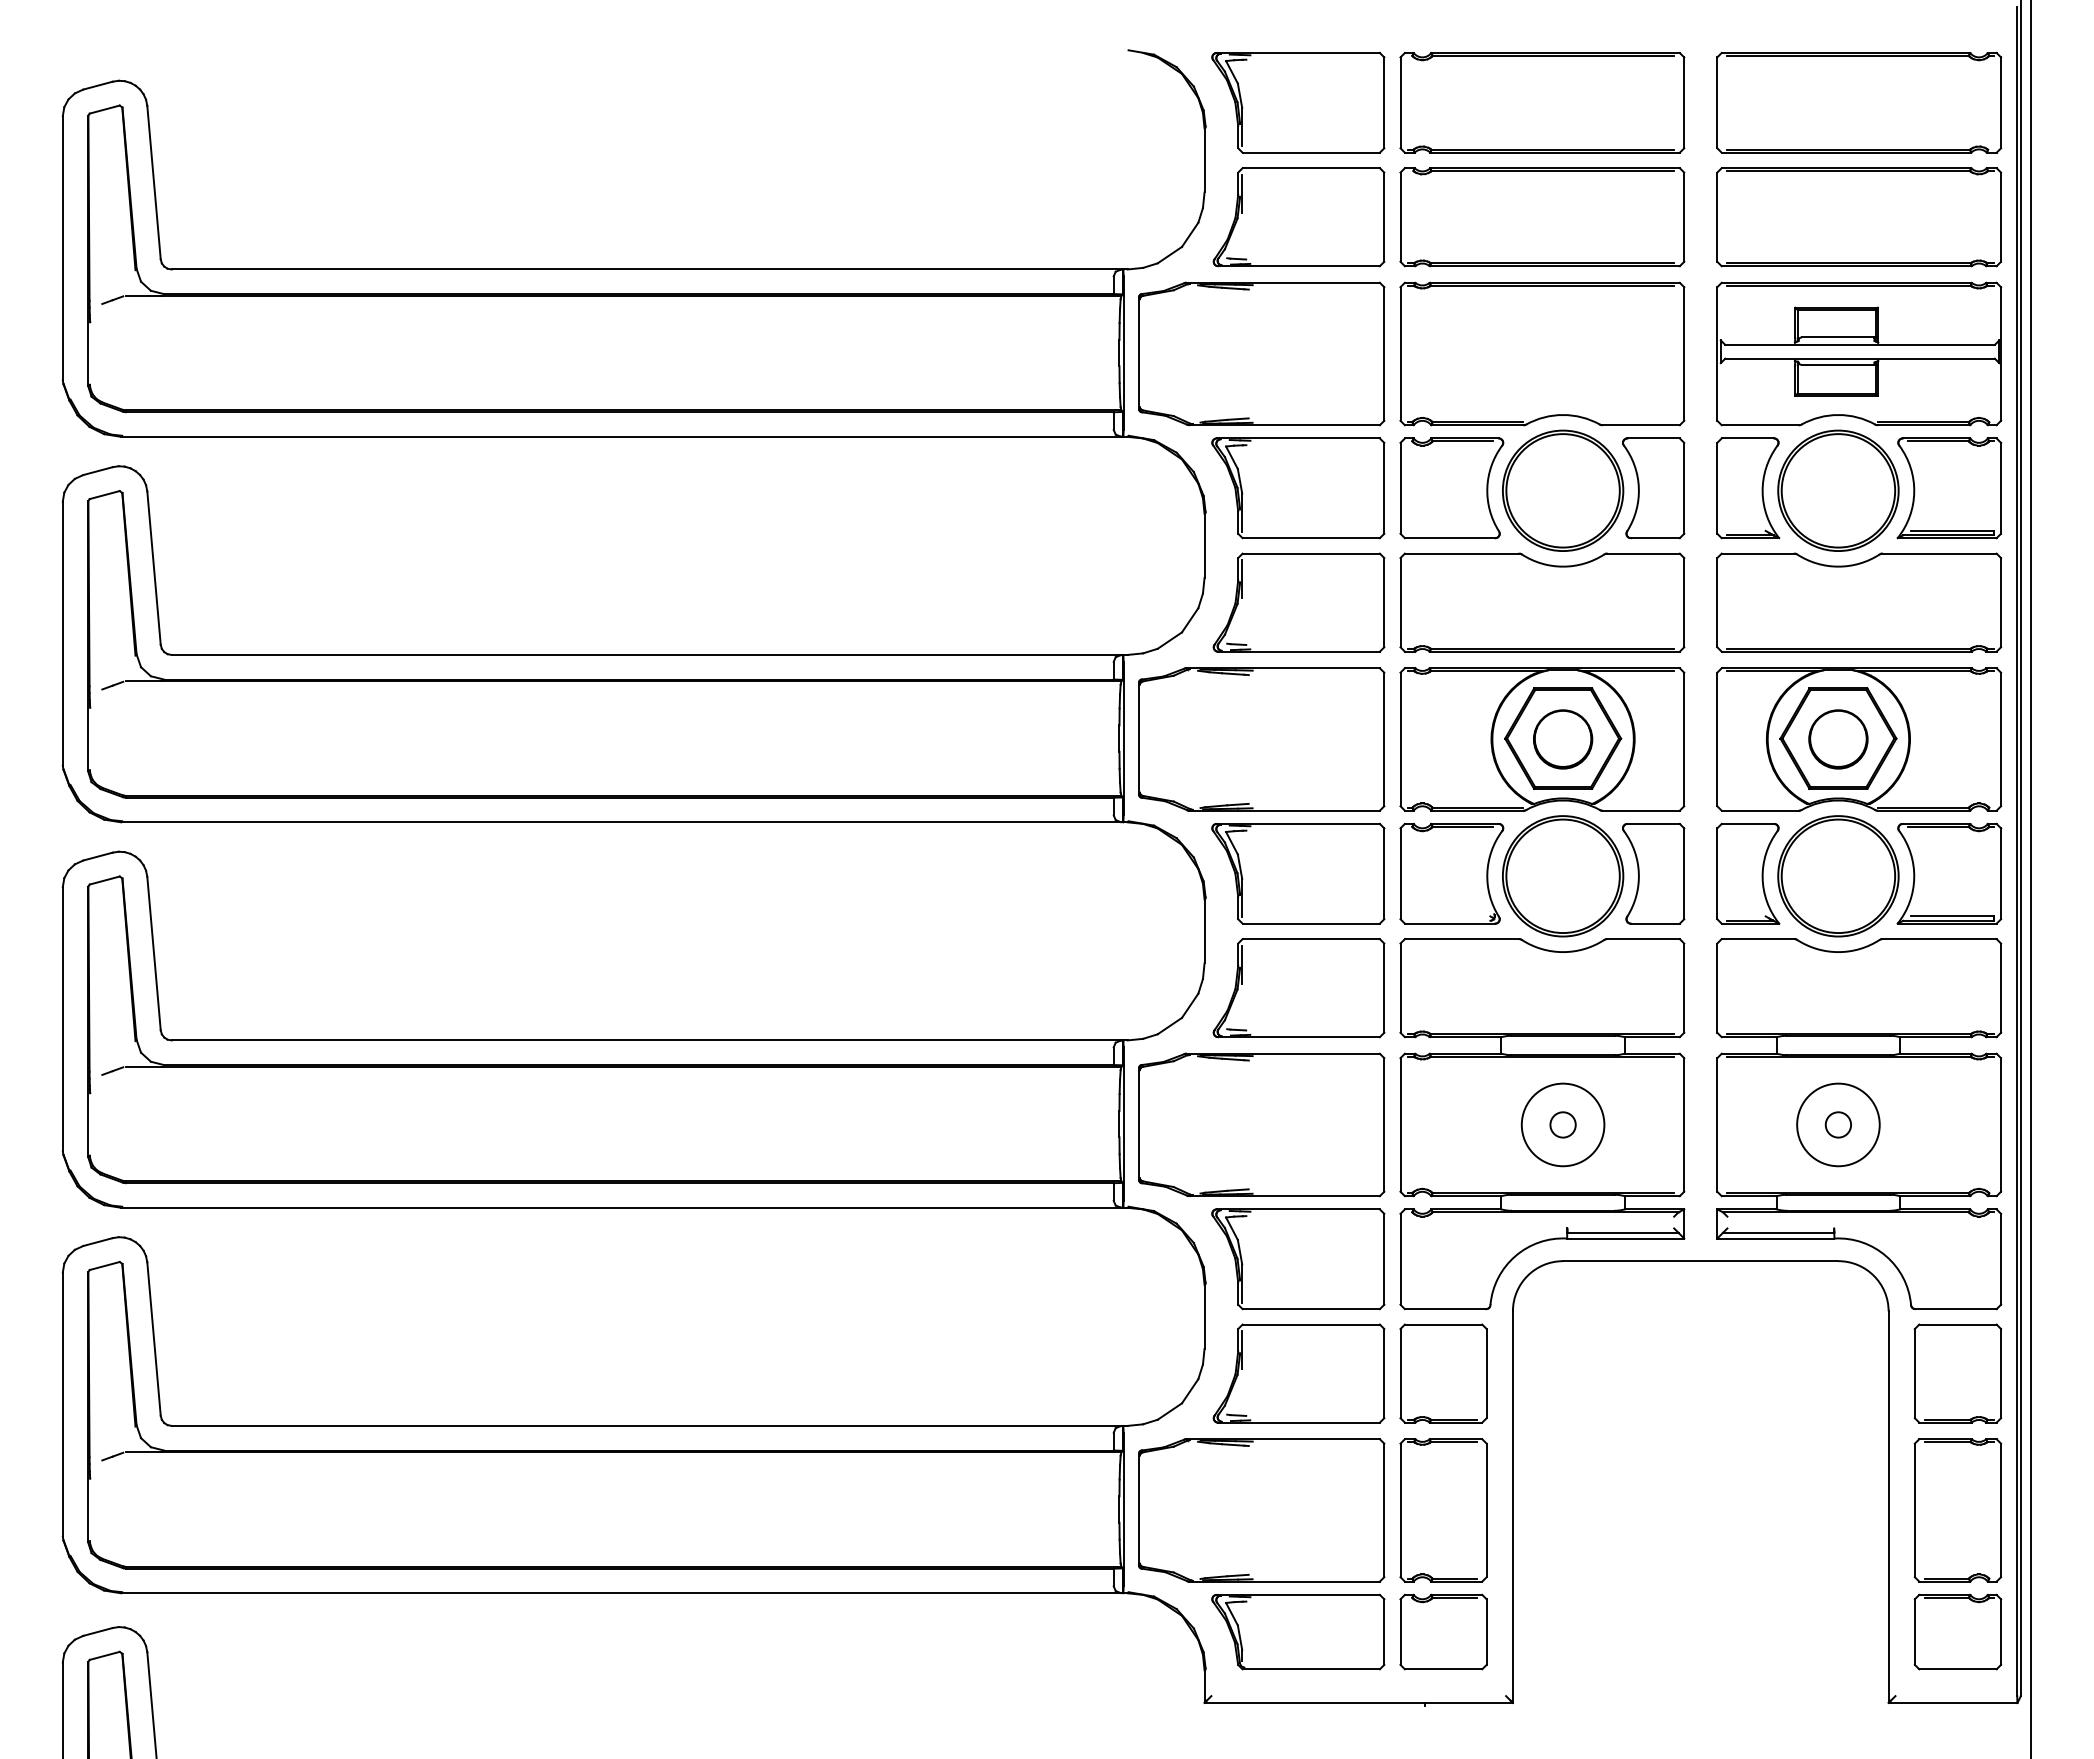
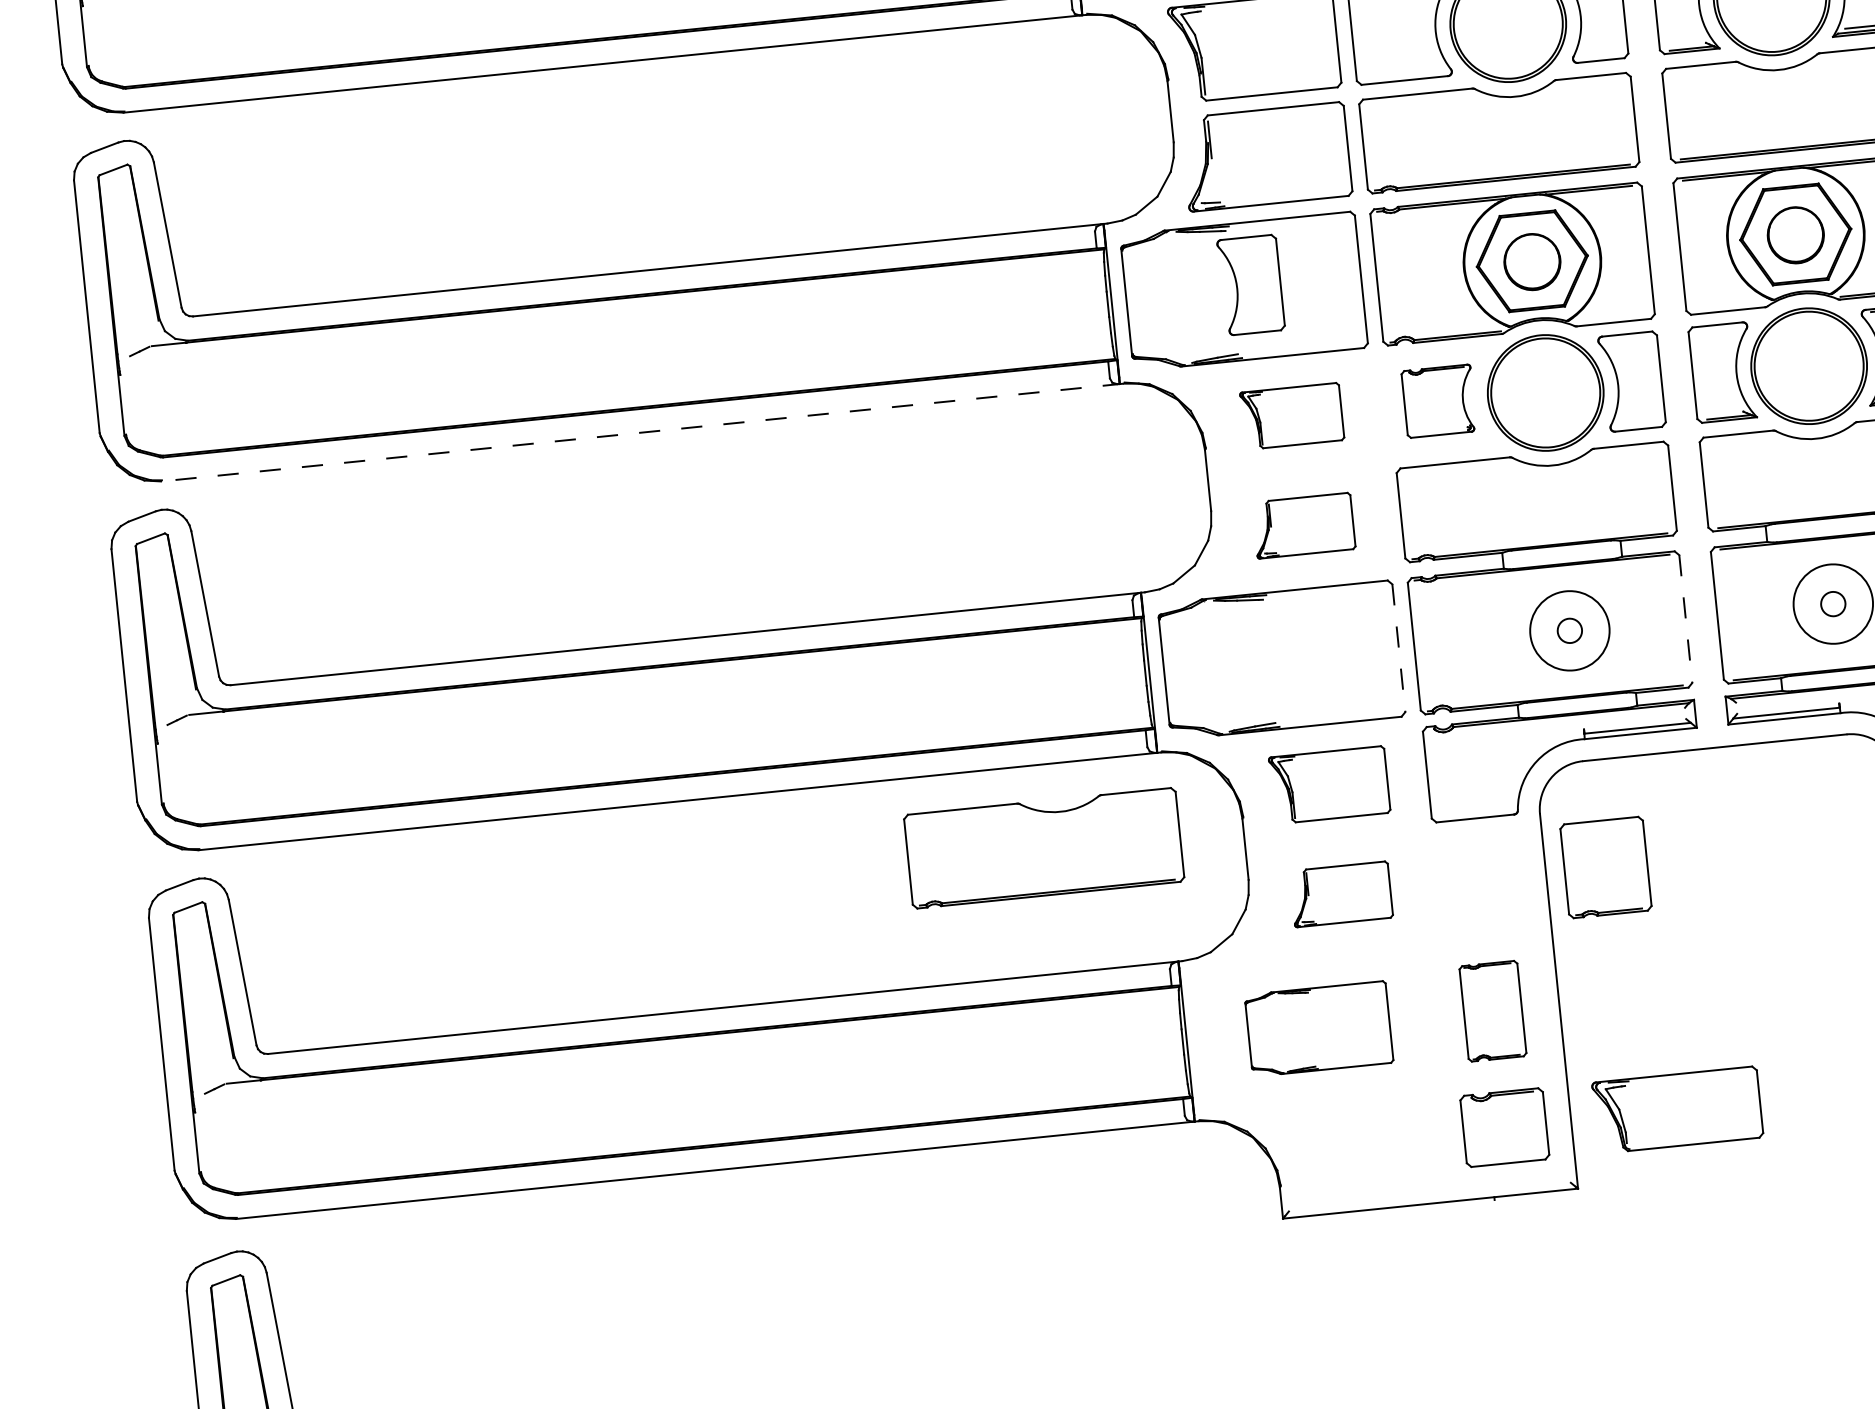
part: (1269, 733) -> (1250, 284), added
line: (623, 822) -> (641, 432), solid -> dashed
part: (1298, 873) -> (1292, 416), size x0.6
part: (1451, 873) -> (1438, 401), size x0.7
part: (1298, 988) -> (1303, 526), size x0.6
line: (1384, 1124) -> (1398, 647), solid -> dashed
line: (1684, 1124) -> (1685, 618), solid -> dashed
part: (1298, 1259) -> (1329, 785), size x0.7
part: (996, 1294) -> (1044, 848), added
part: (1298, 1373) -> (1340, 894), size x0.6
part: (1443, 1373) -> (1605, 867), moved
part: (1261, 1510) -> (1318, 1029), size x0.6
part: (1443, 1510) -> (1492, 1011), size x0.7
part: (1298, 1631) -> (1677, 1109), moved

